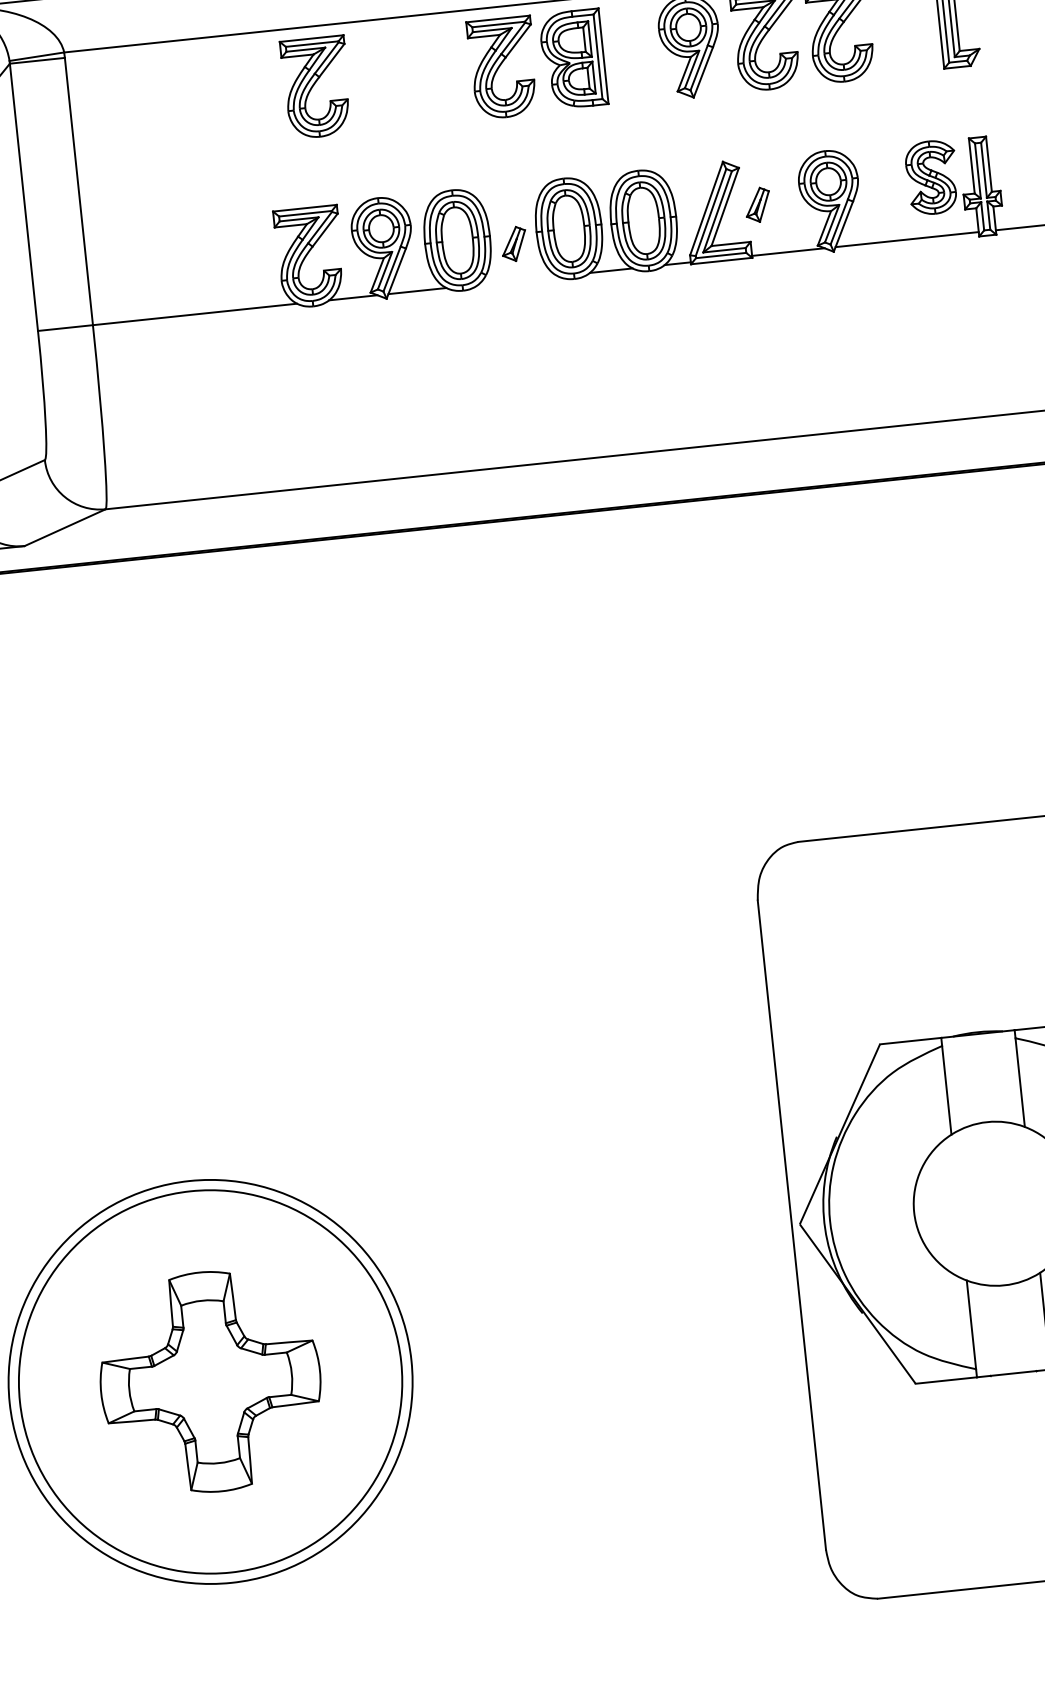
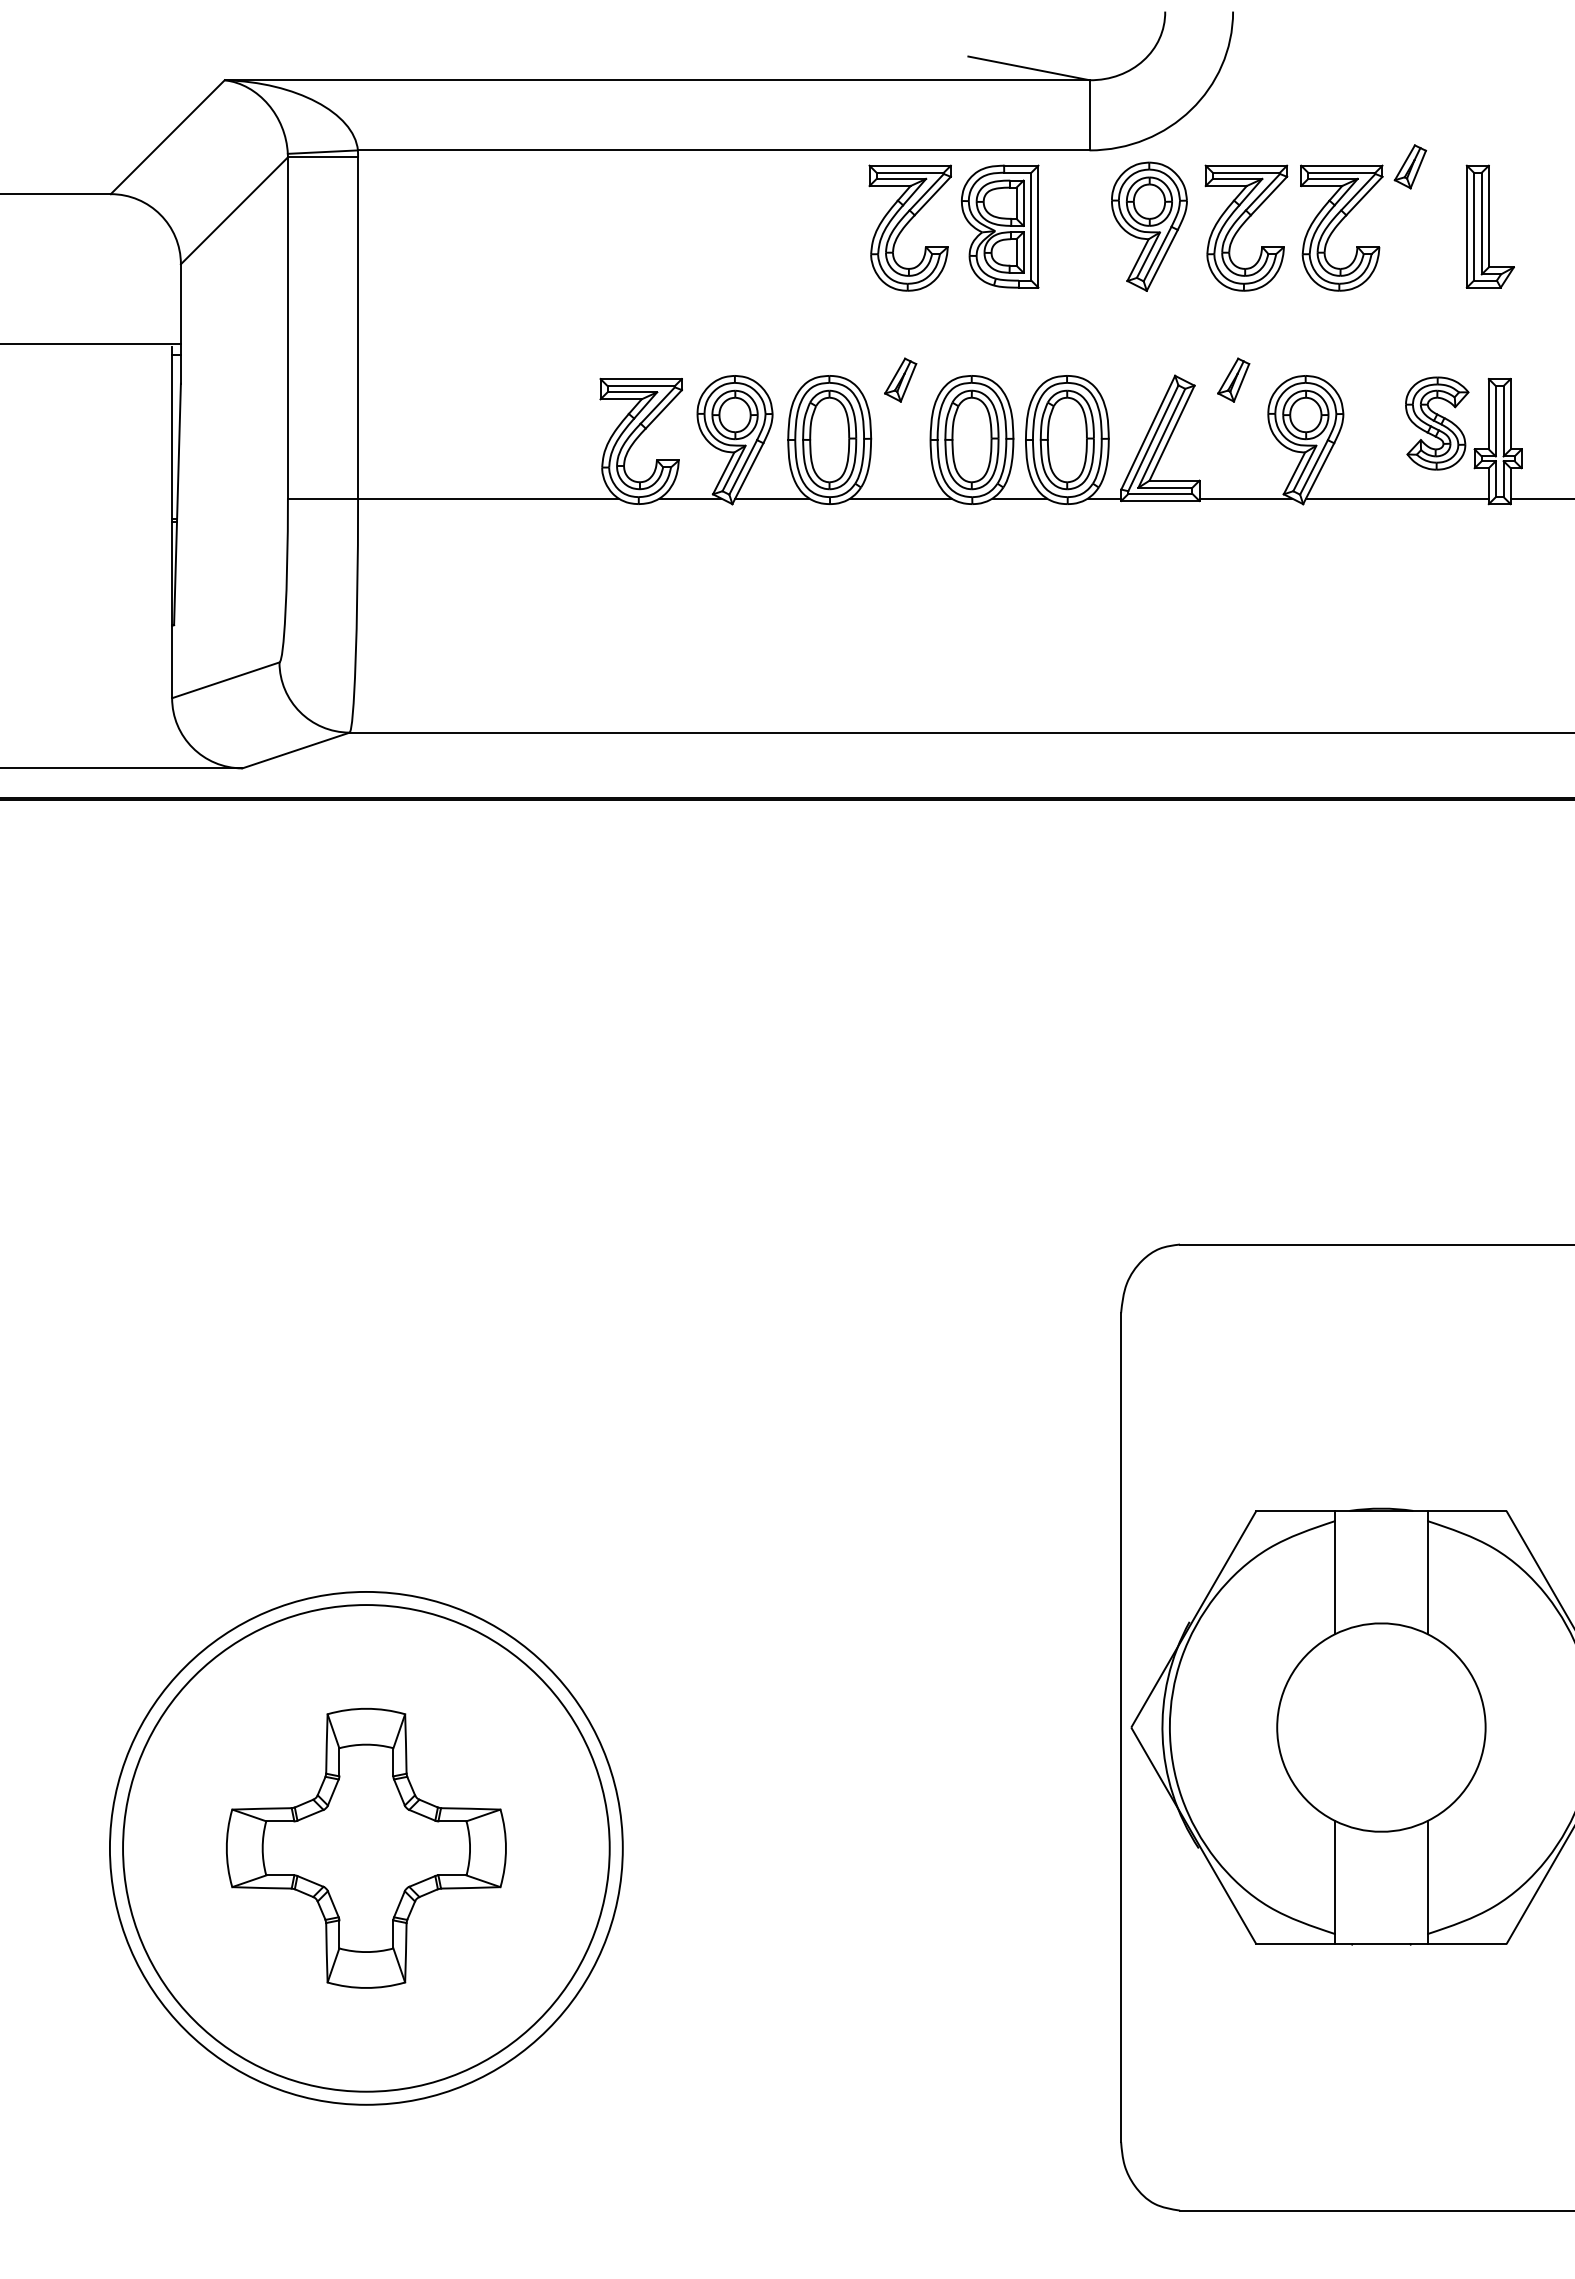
part: (316, 87) -> (671, 227), removed
part: (757, 204) -> (1233, 379), moved
part: (514, 243) -> (900, 379), moved
line: (517, 280) -> (900, 498), added

